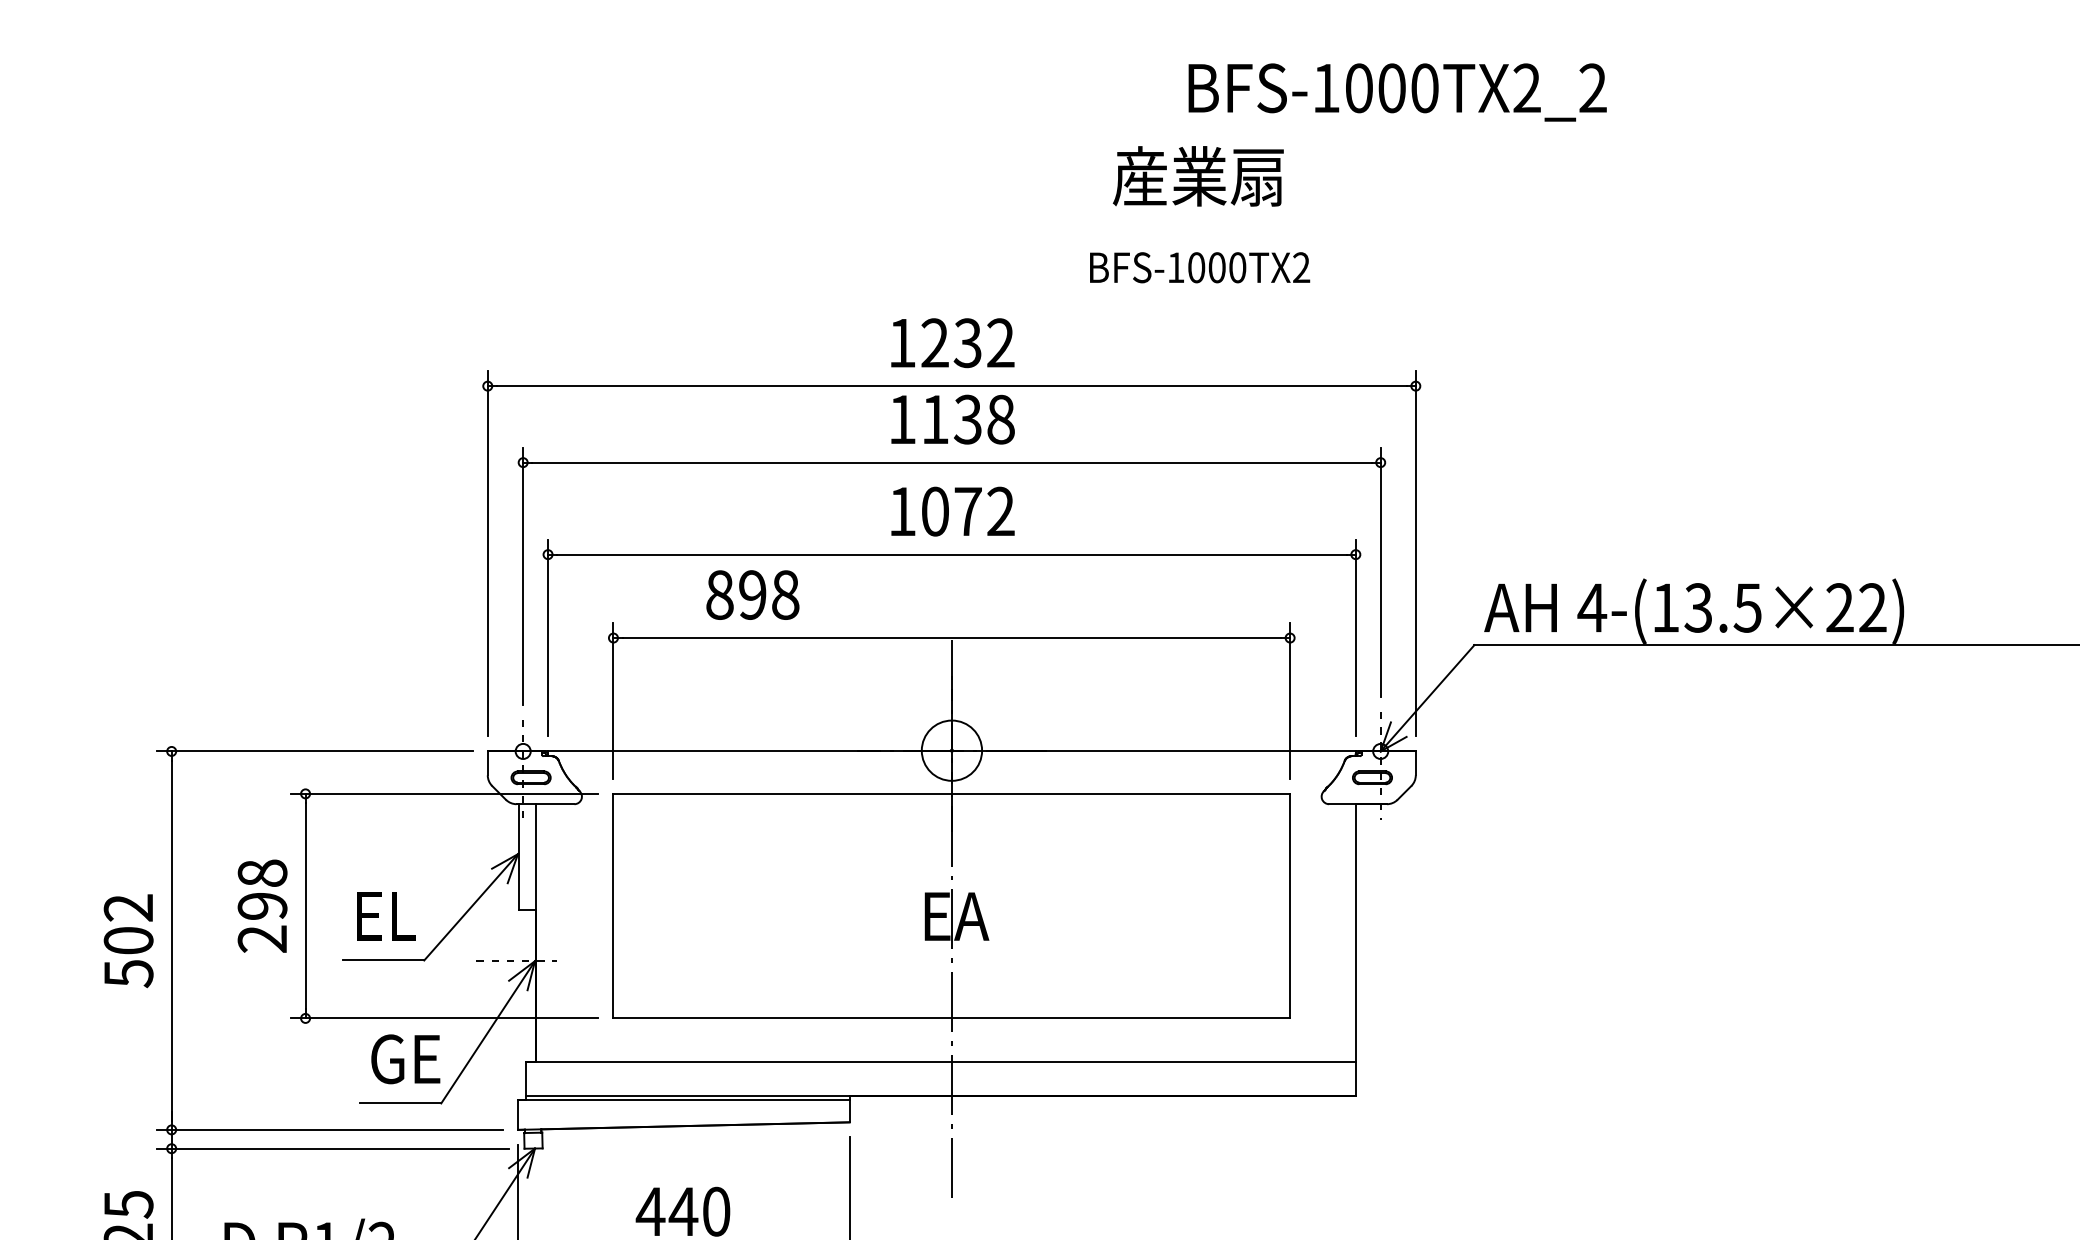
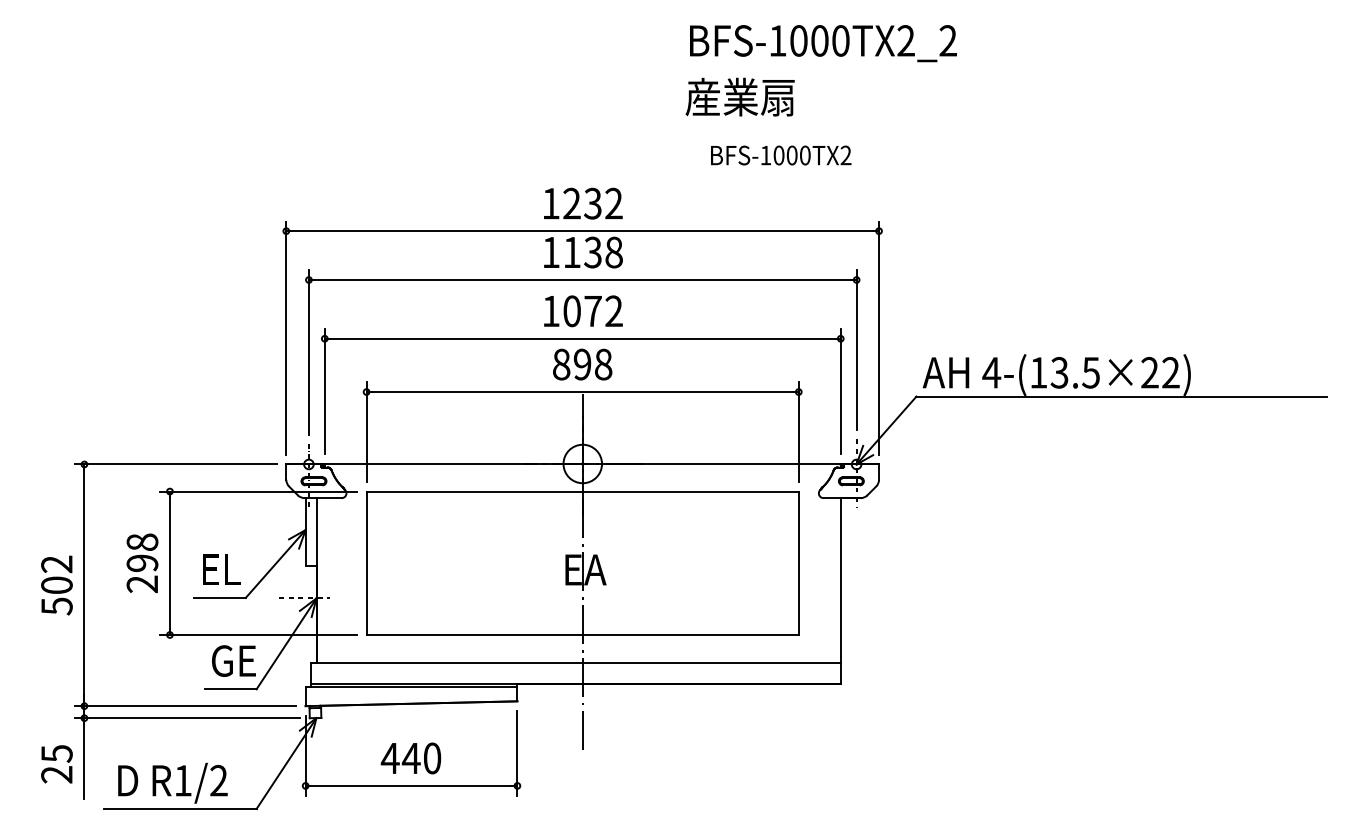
text: (1397, 92) -> (823, 43), moved
text: (1200, 267) -> (781, 155), moved
text: (752, 594) -> (582, 364), moved

